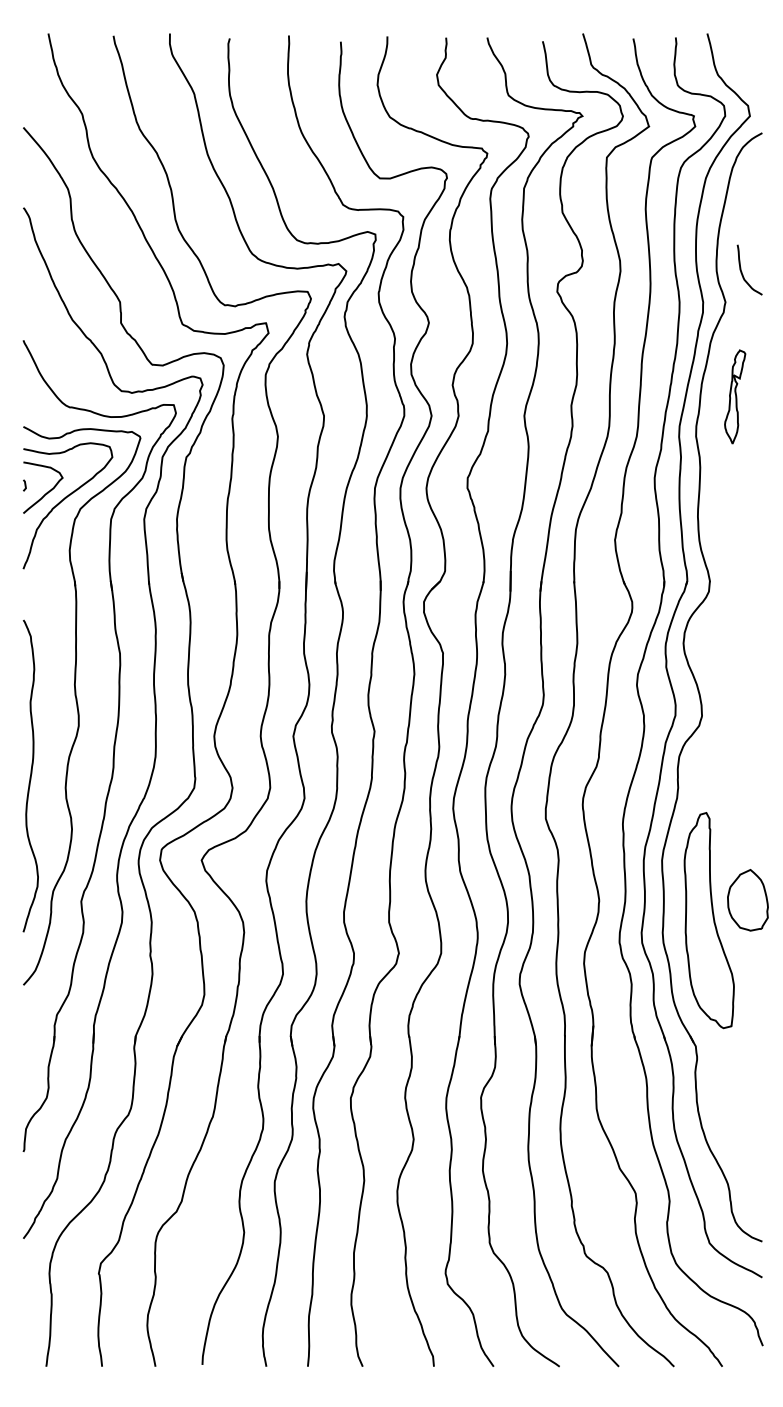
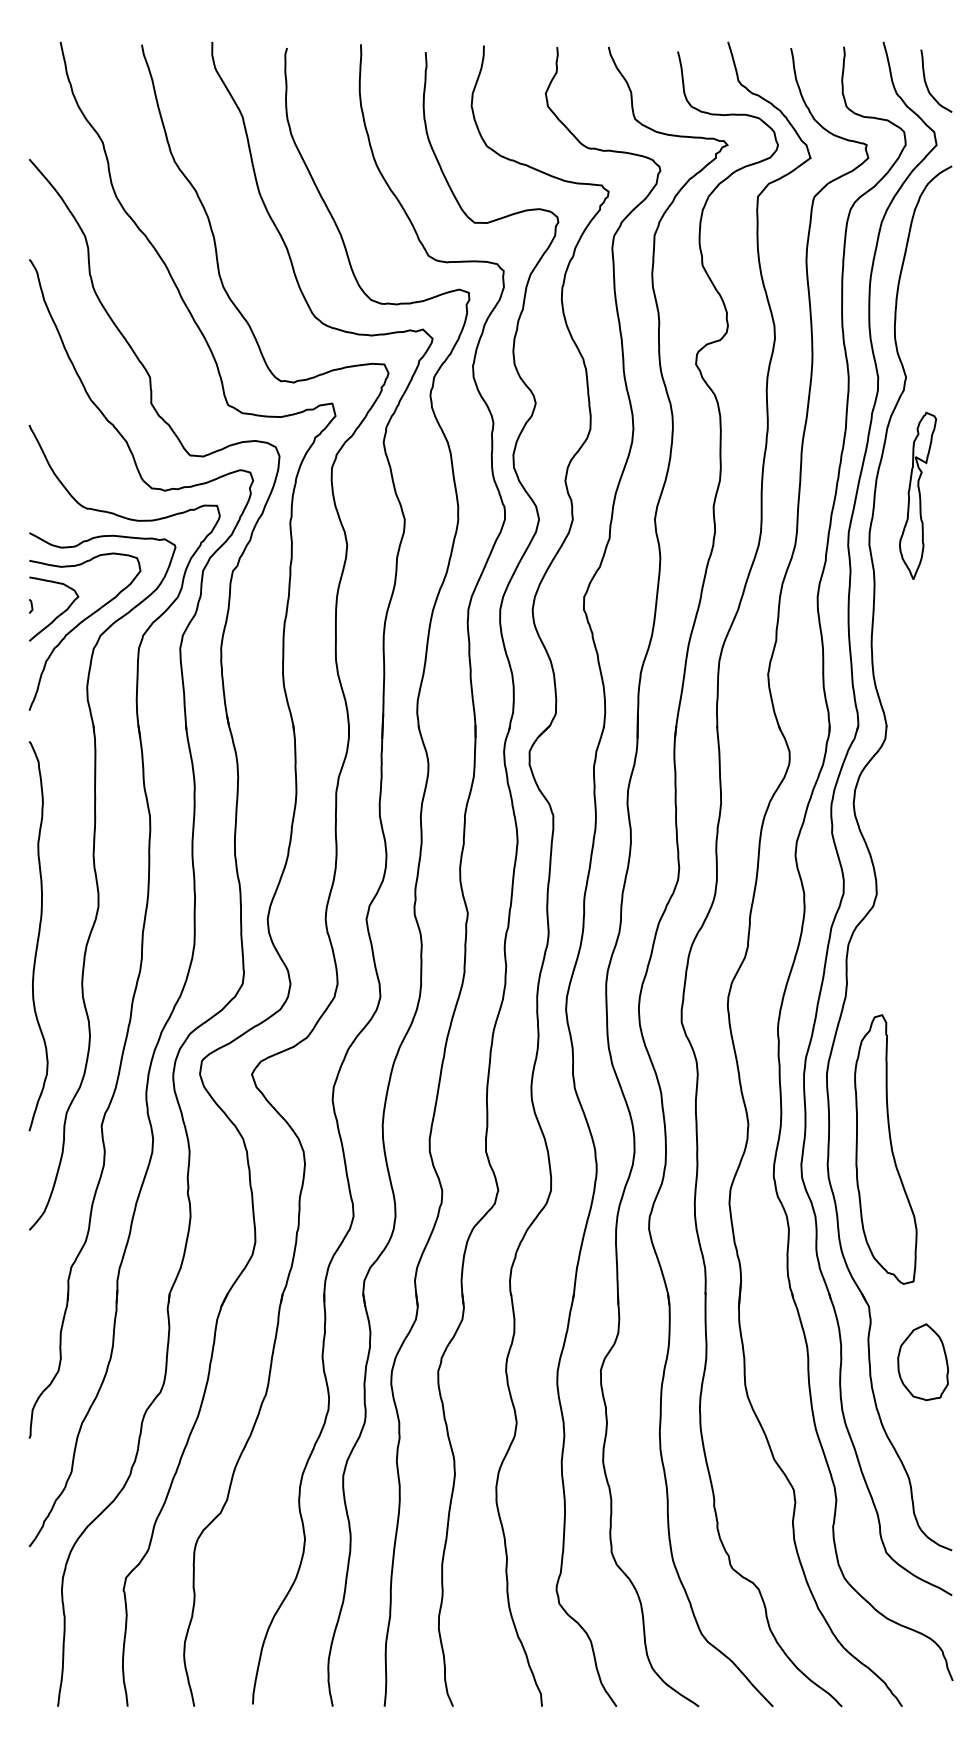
curve: (742, 272) -> (927, 84), moved
part: (735, 396) -> (918, 495), size x1.43
curve: (30, 776) -> (38, 936), moved
part: (747, 900) -> (922, 1362), moved

